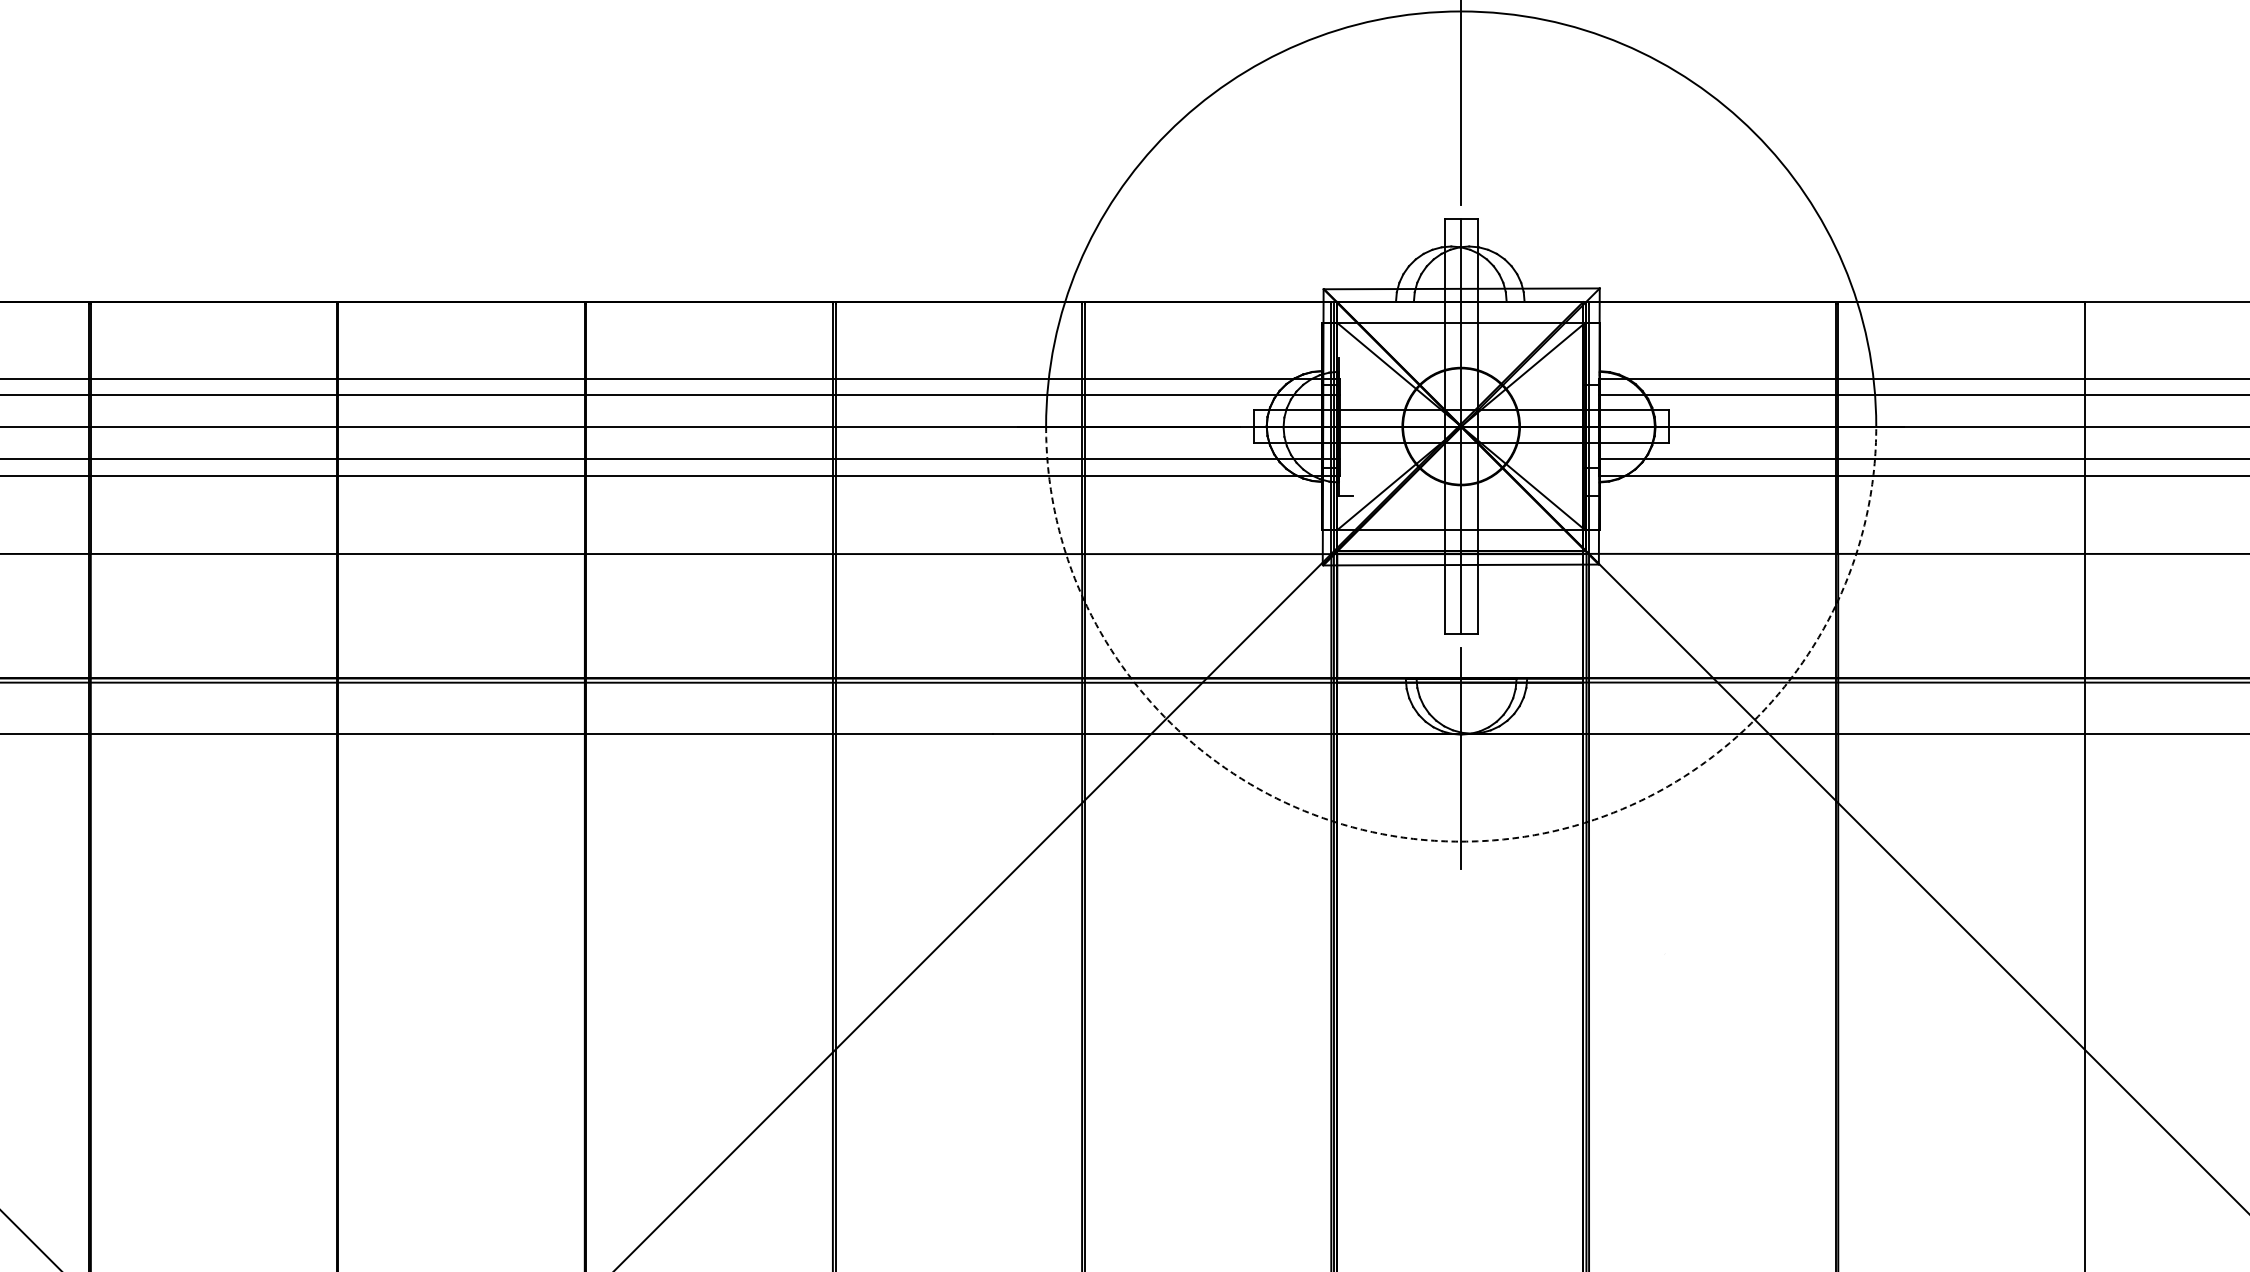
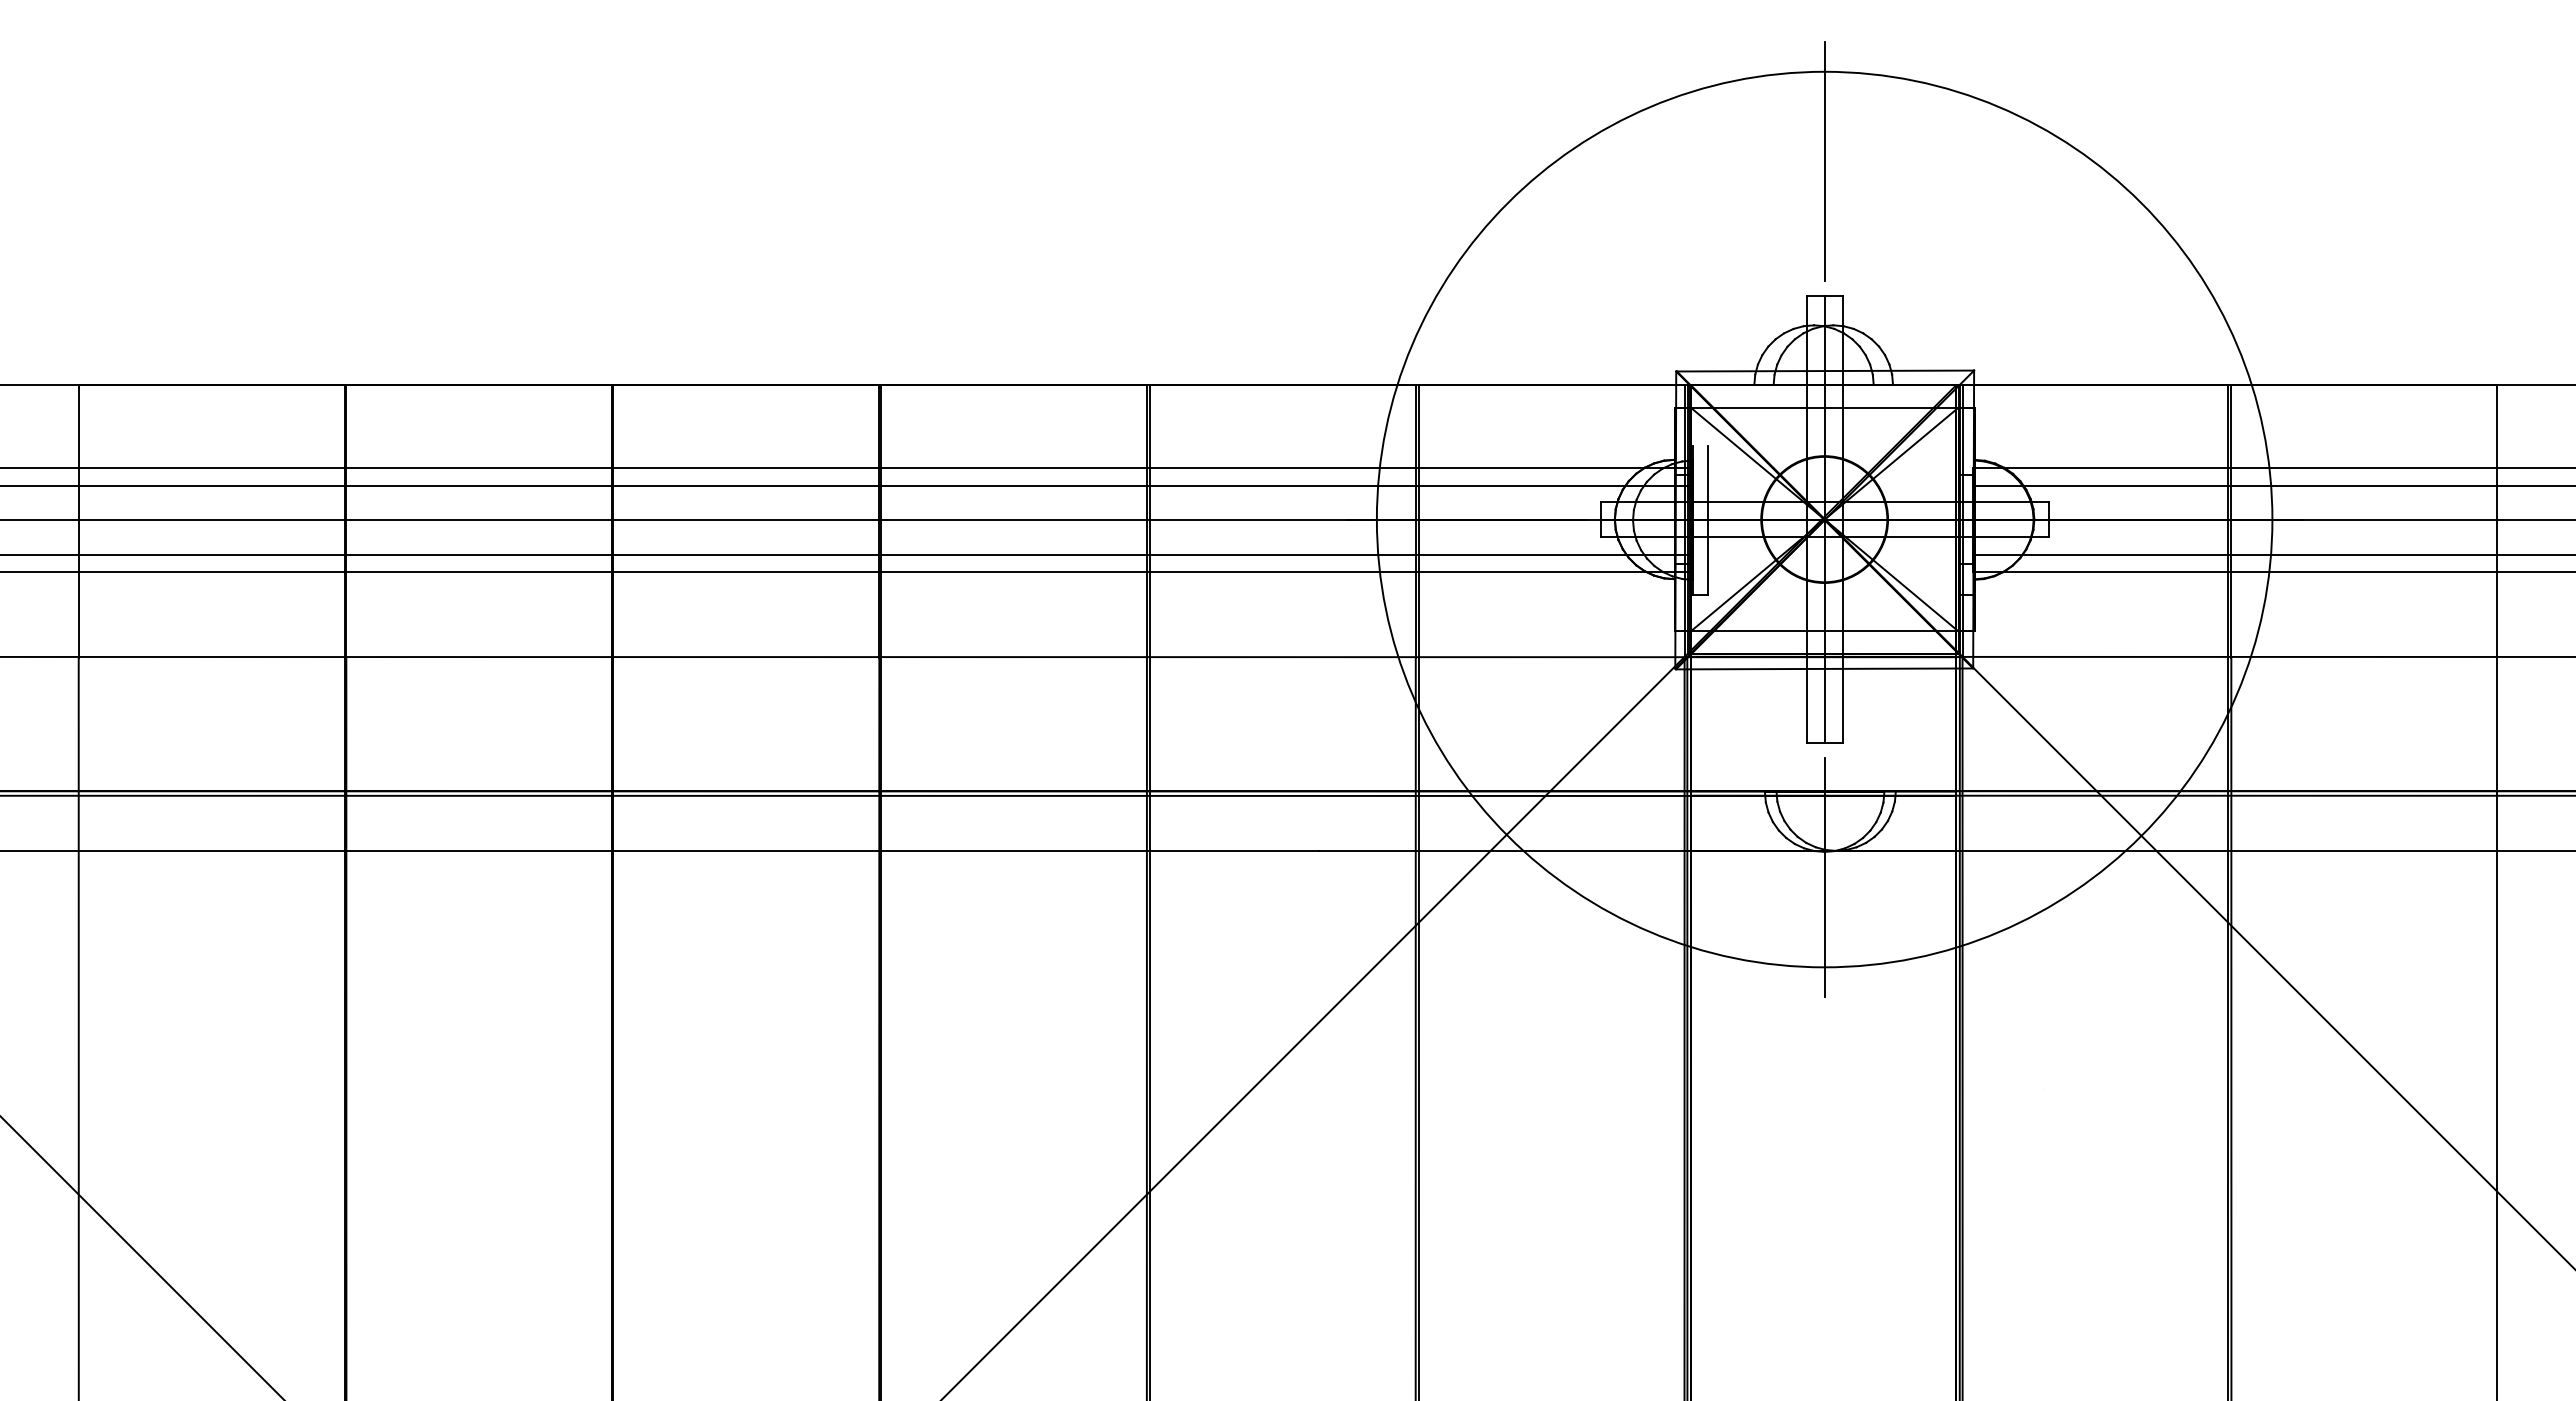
line: (1352, 426) -> (1707, 519), added
arc: (1461, 841) -> (1824, 967), dashed -> solid

